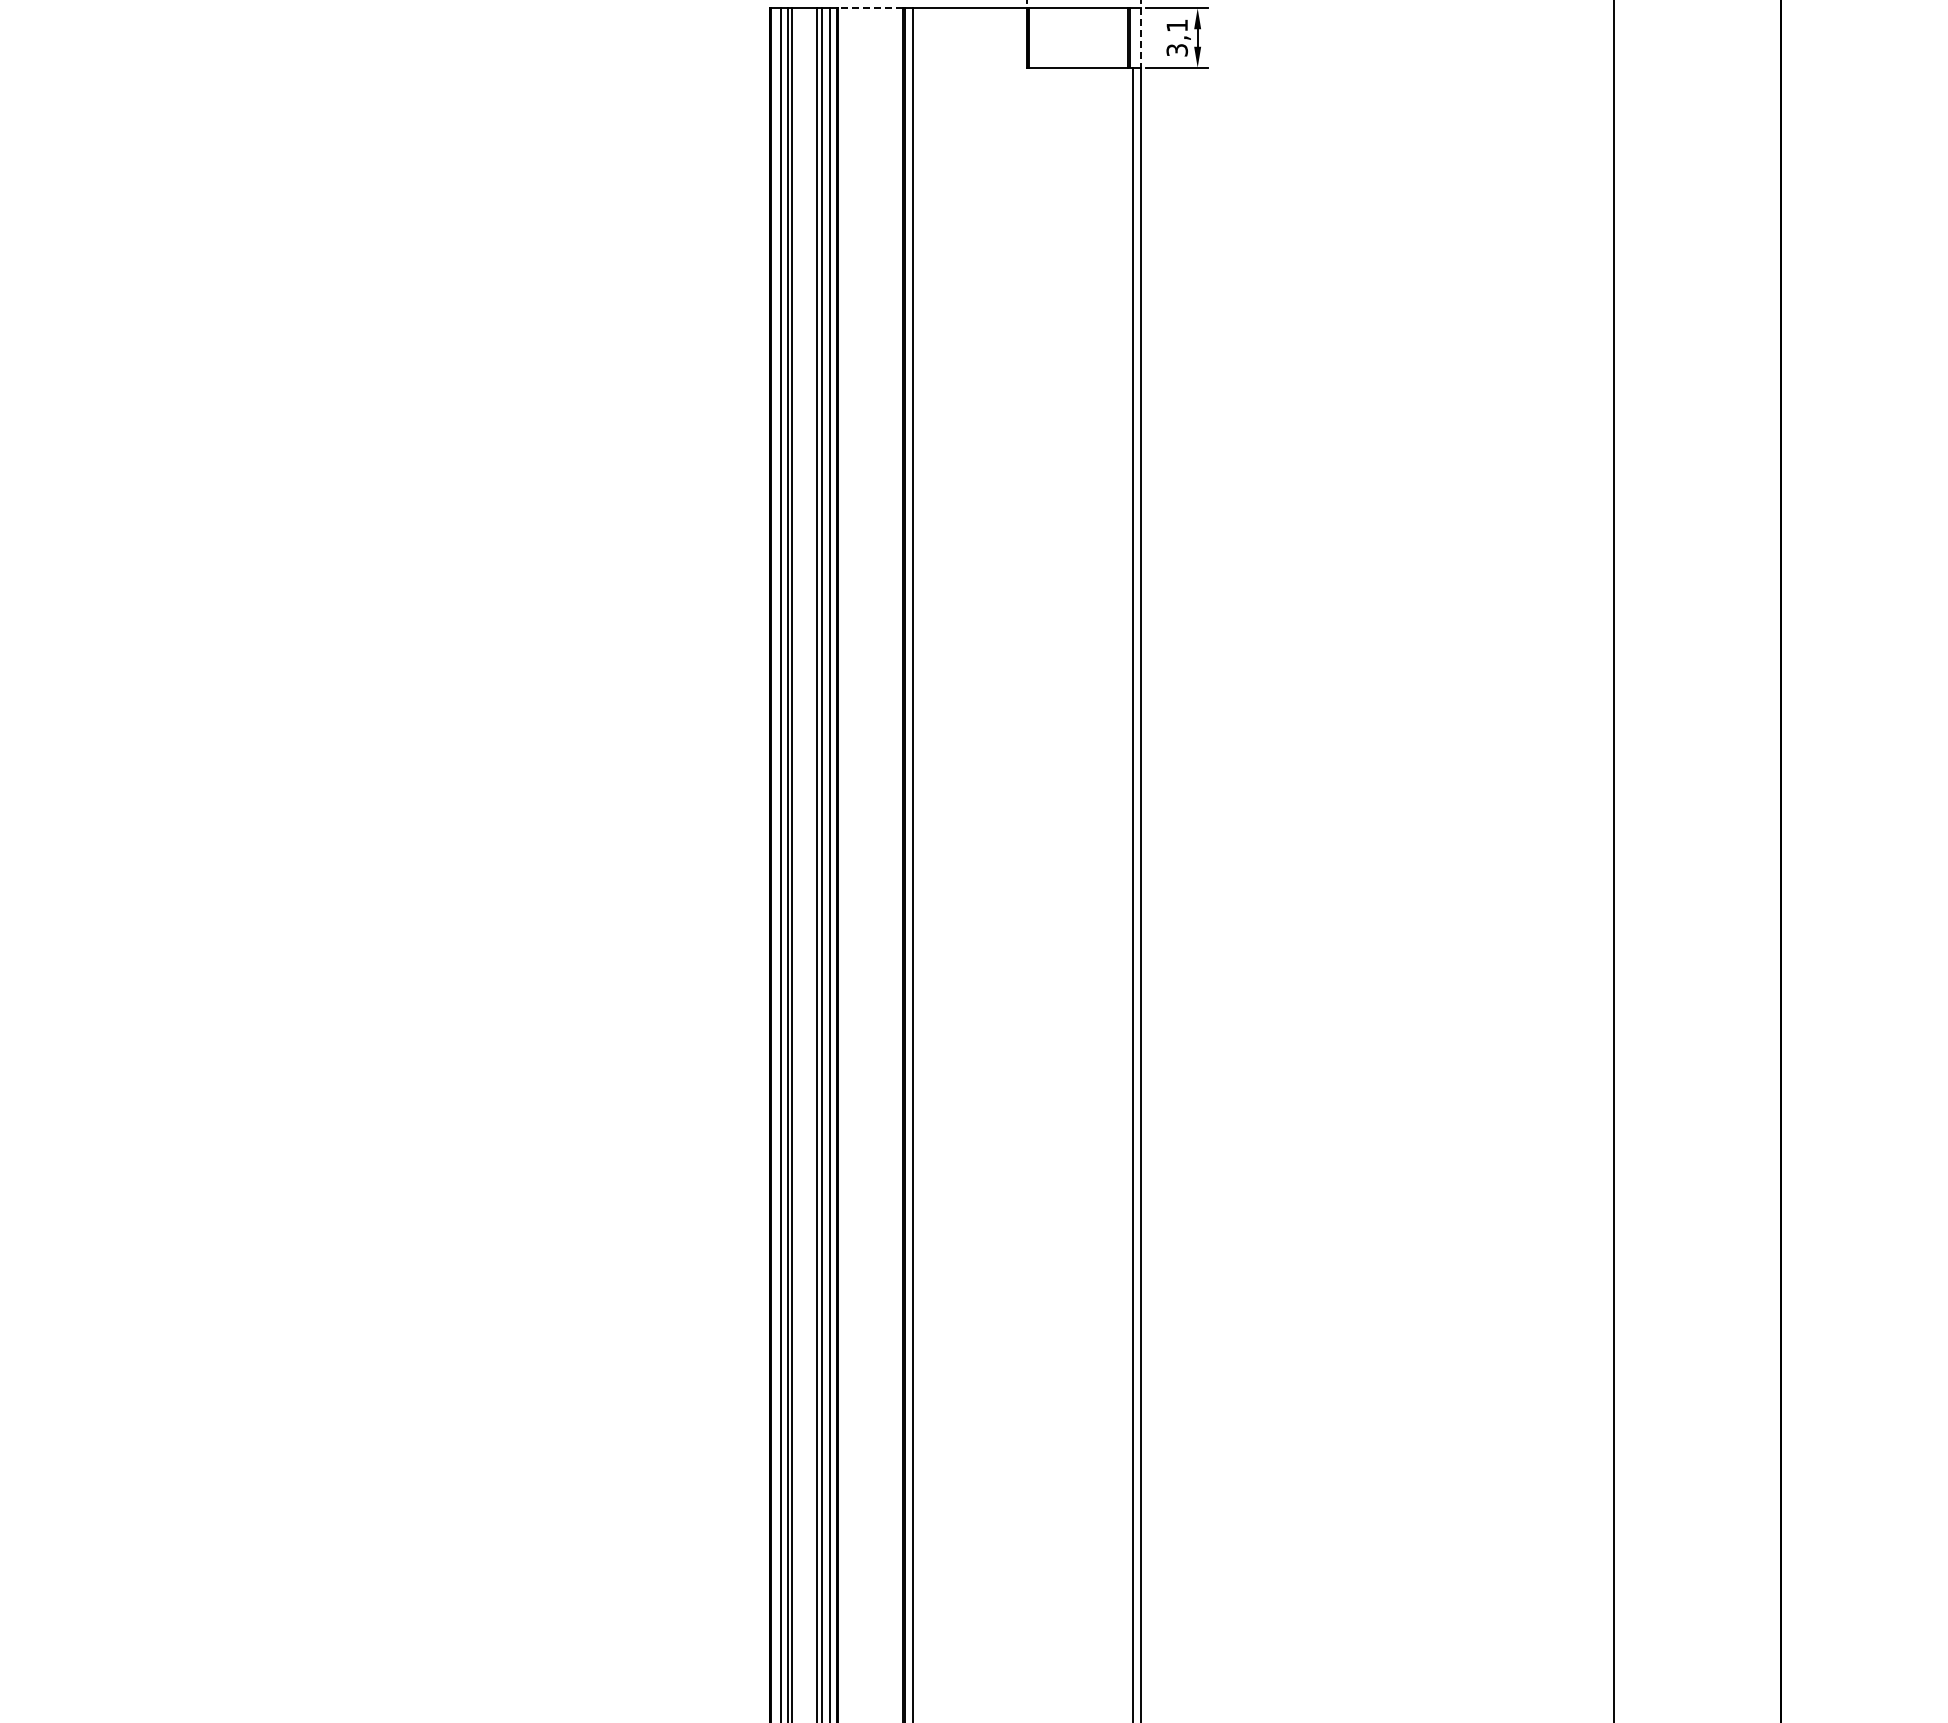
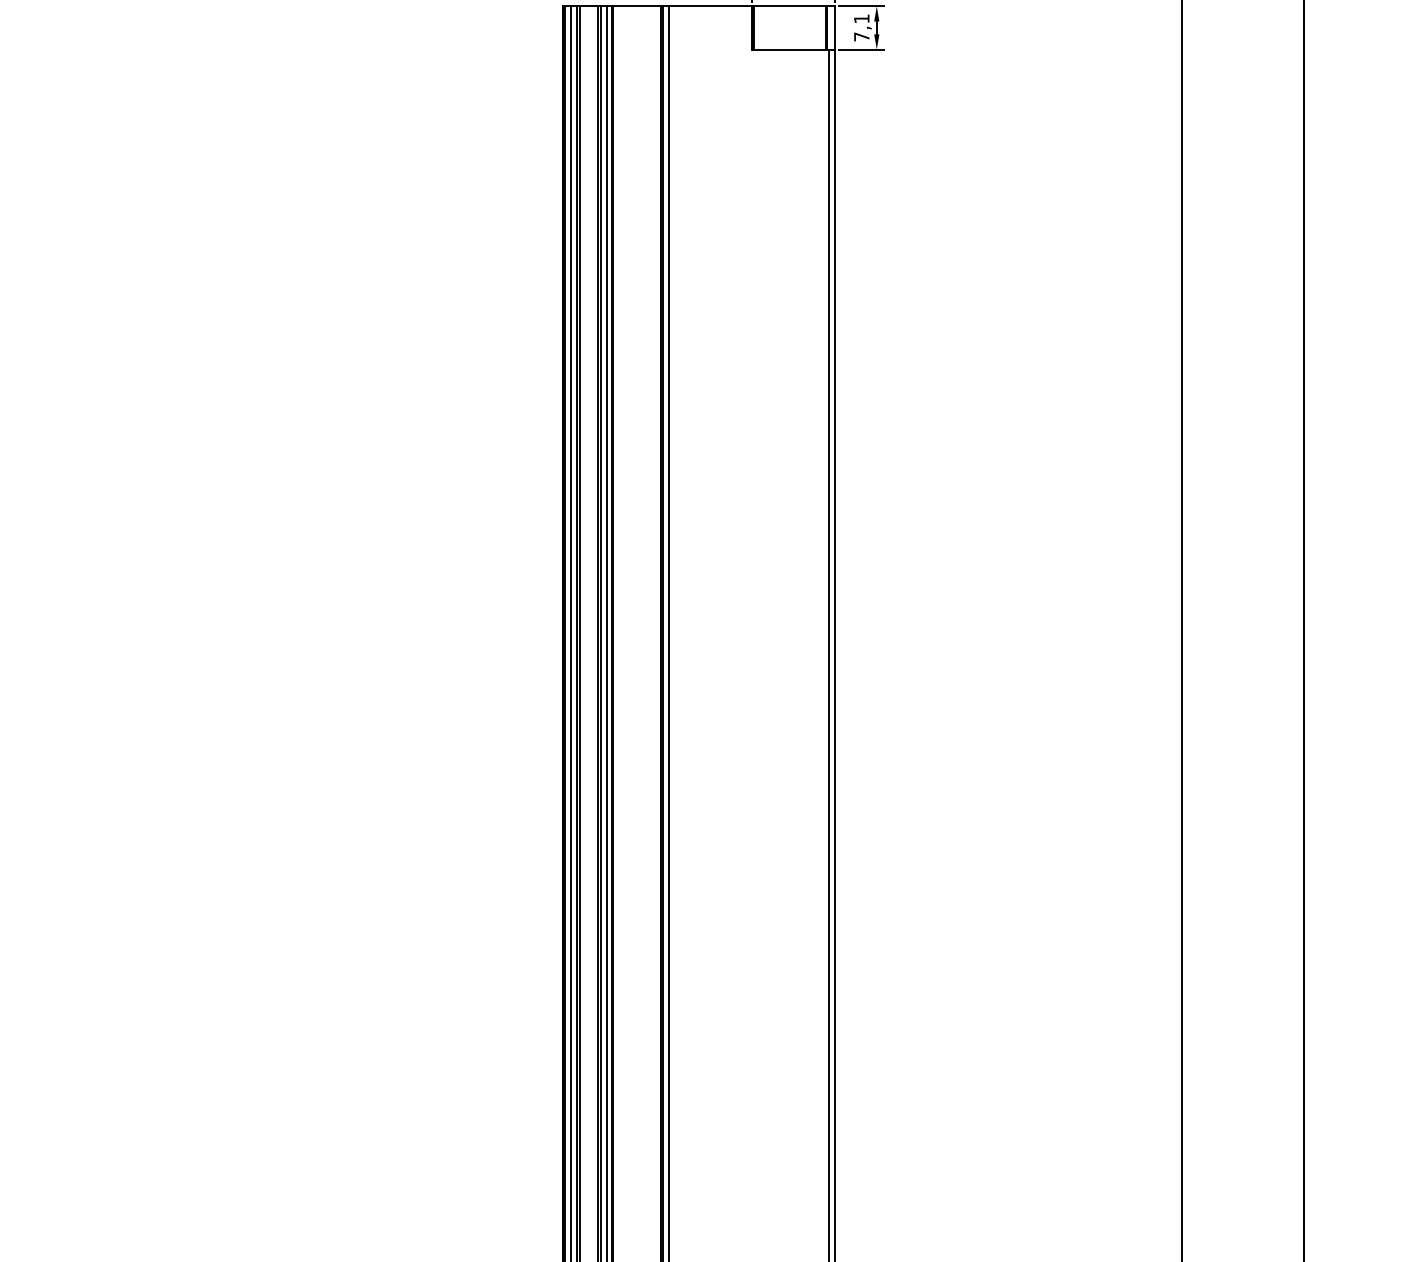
line: (870, 8) -> (637, 6), dashed -> solid
line: (1140, 38) -> (834, 28), dashed -> solid
text: (1177, 50) -> (862, 37), 3,1 -> 7,1

